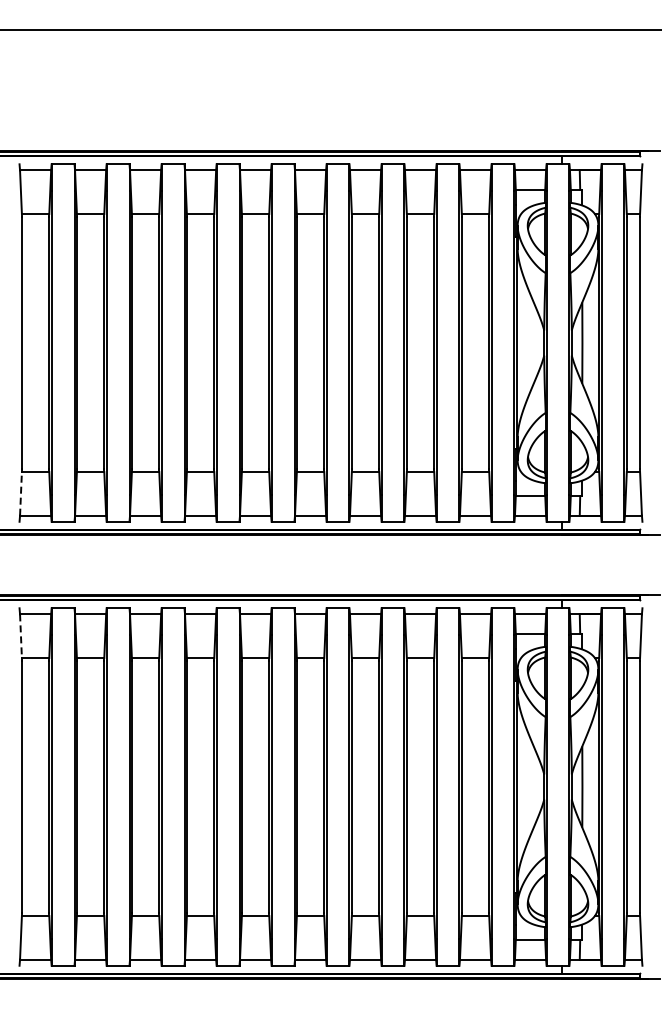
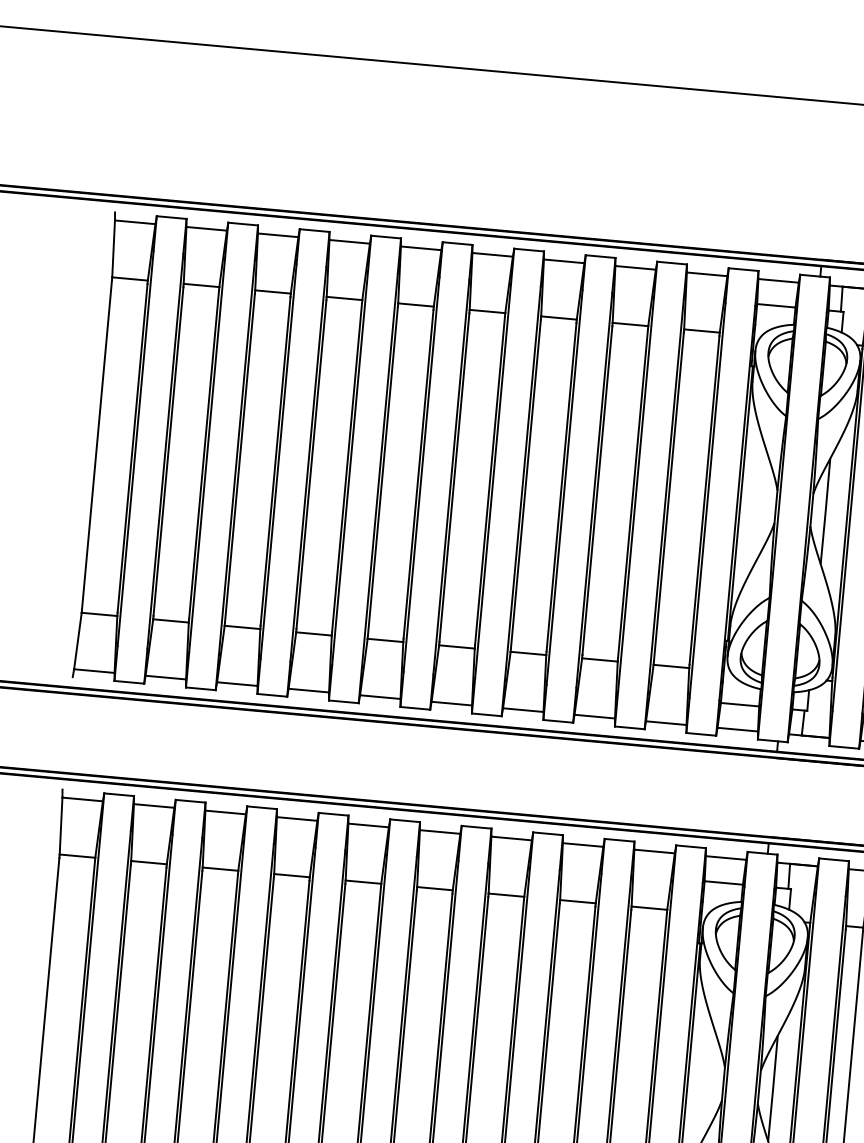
line: (20, 493) -> (77, 640), dashed -> solid
line: (20, 636) -> (60, 826), dashed -> solid

